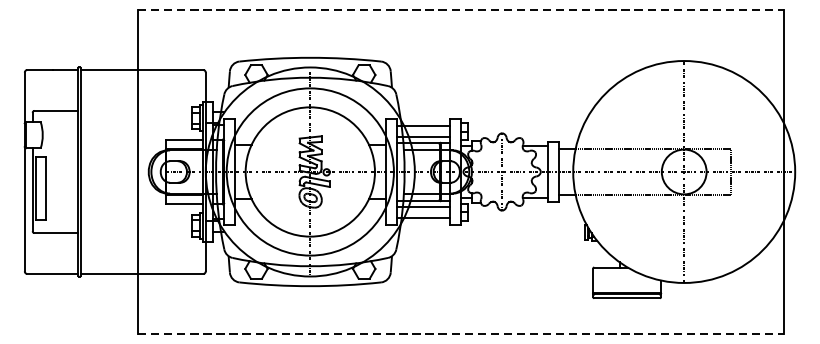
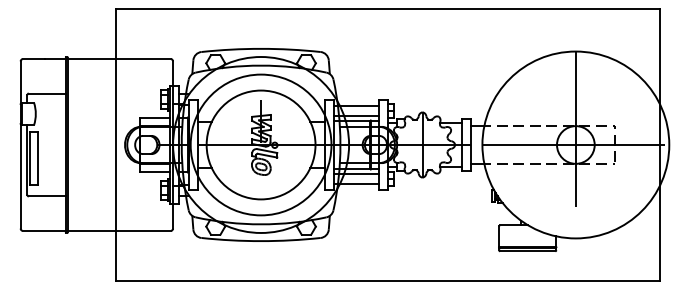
line: (461, 9) -> (388, 8), dashed -> solid
line: (461, 334) -> (388, 281), dashed -> solid

